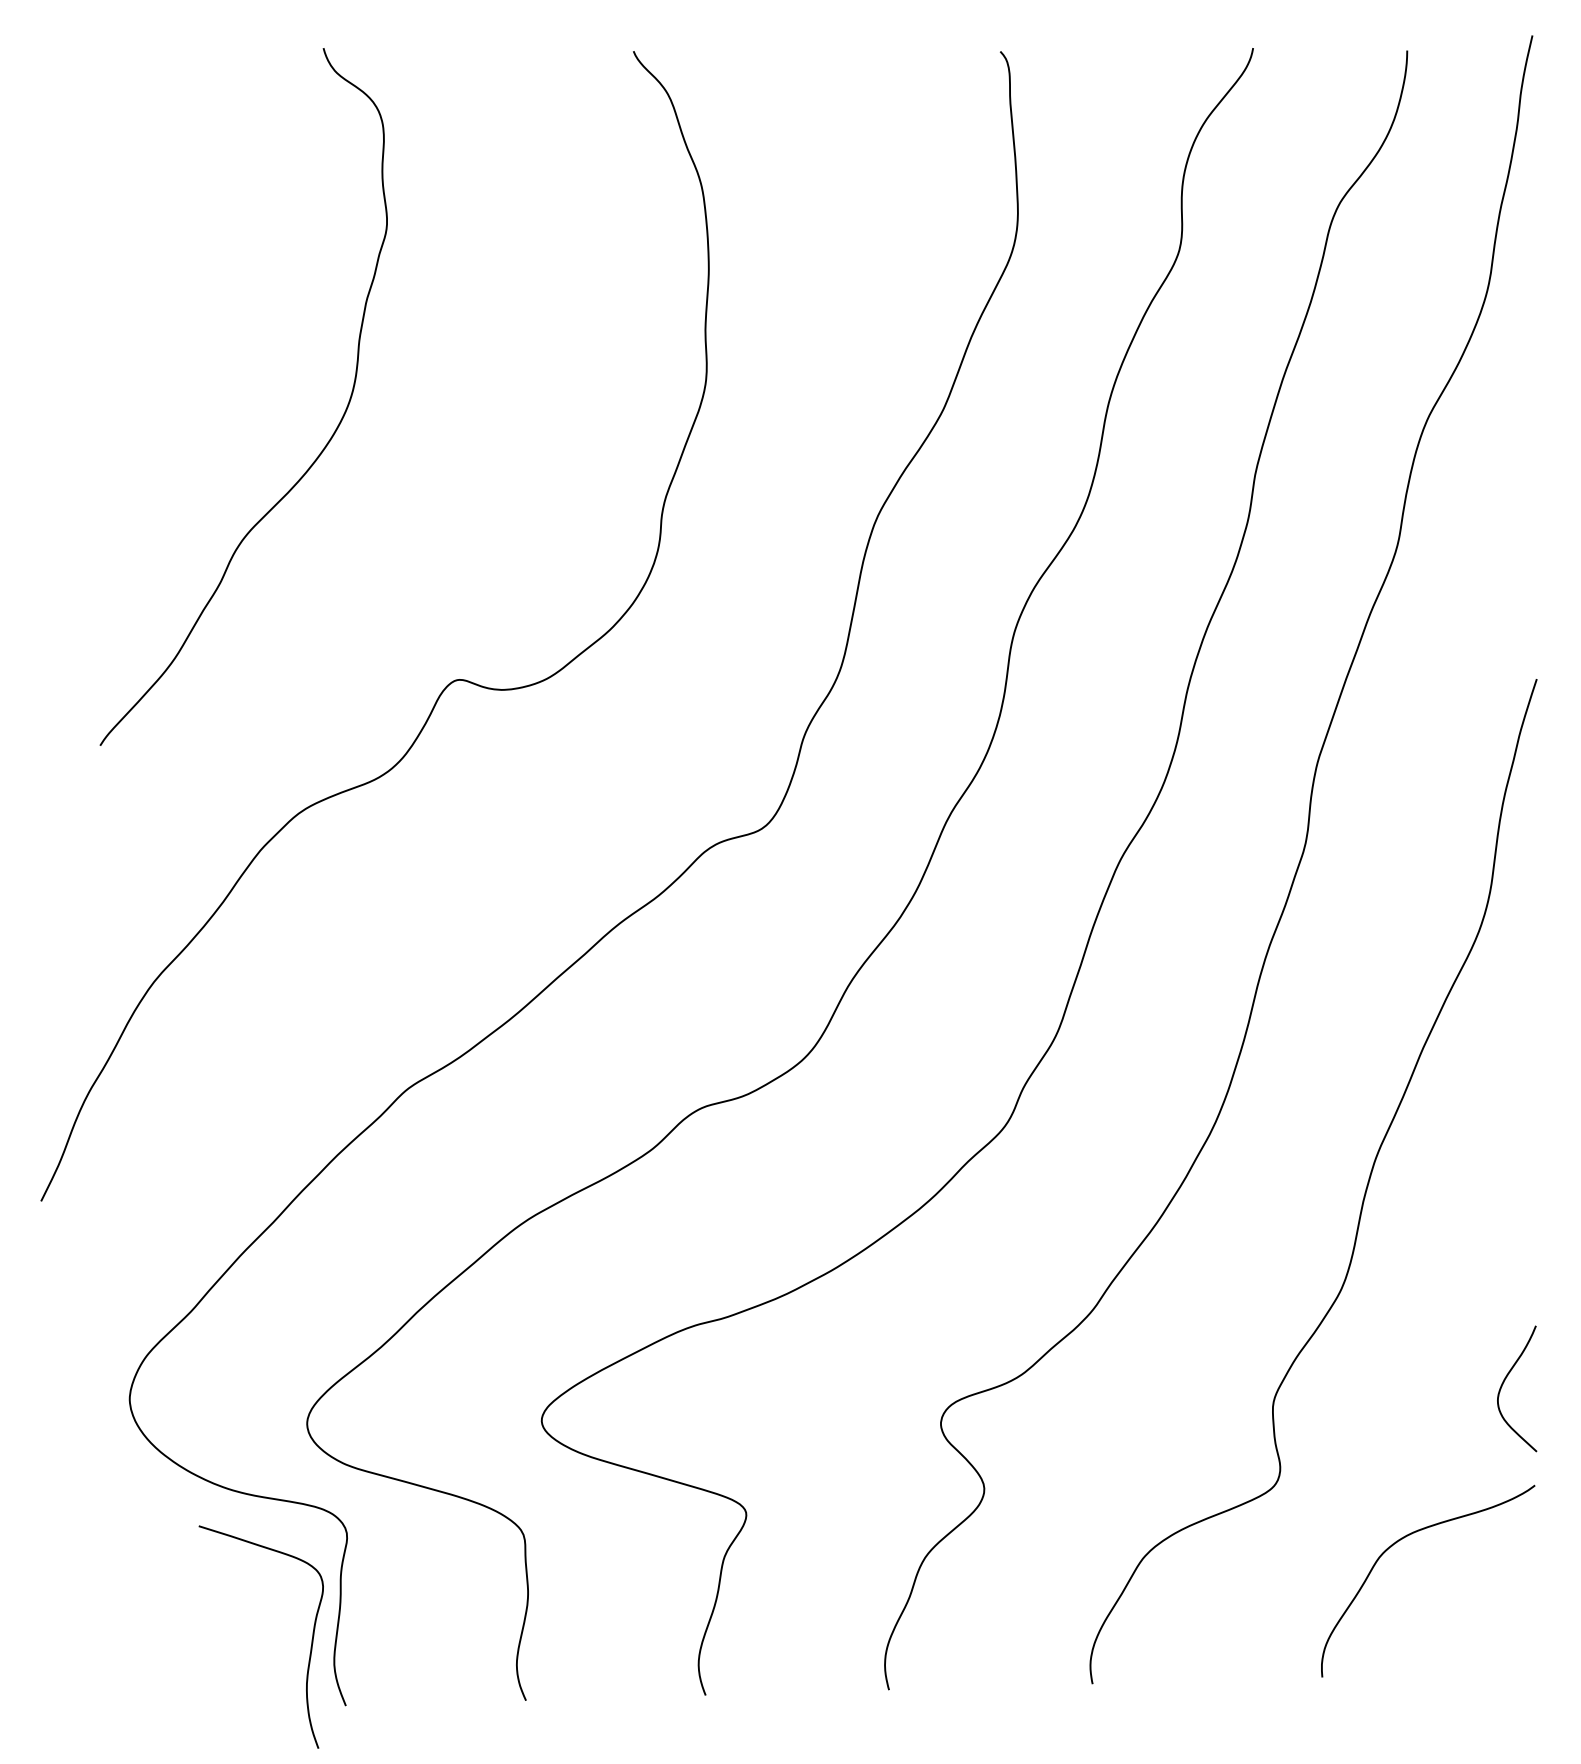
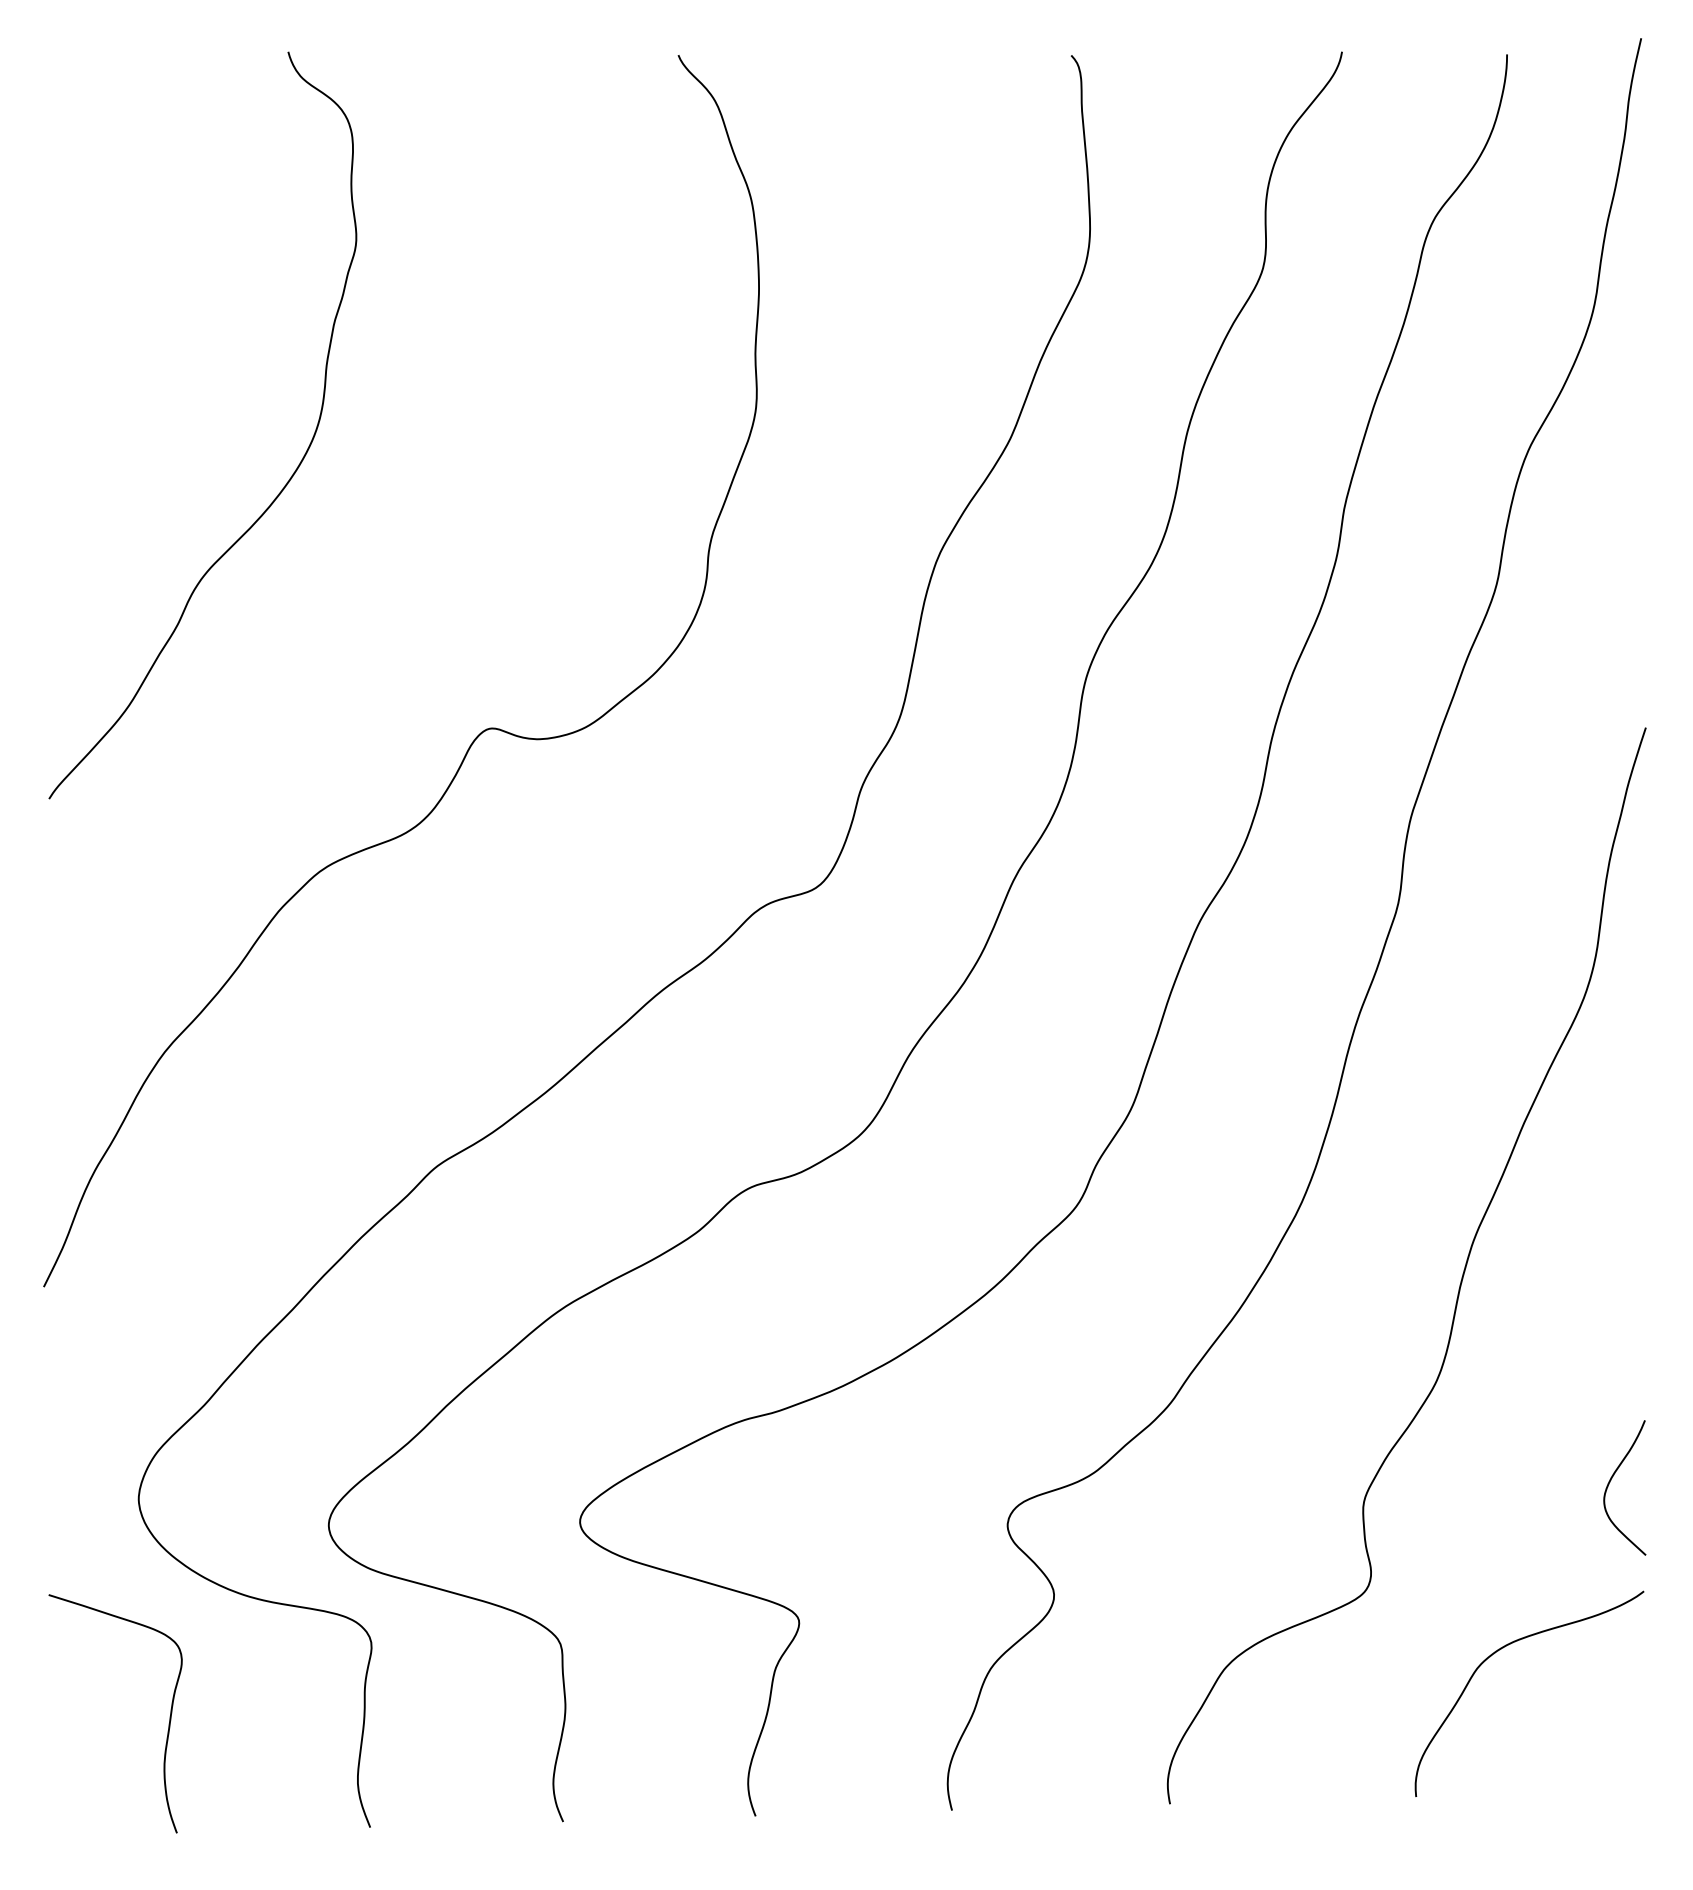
curve: (321, 450) -> (286, 482), moved
curve: (310, 1646) -> (168, 1723), moved

